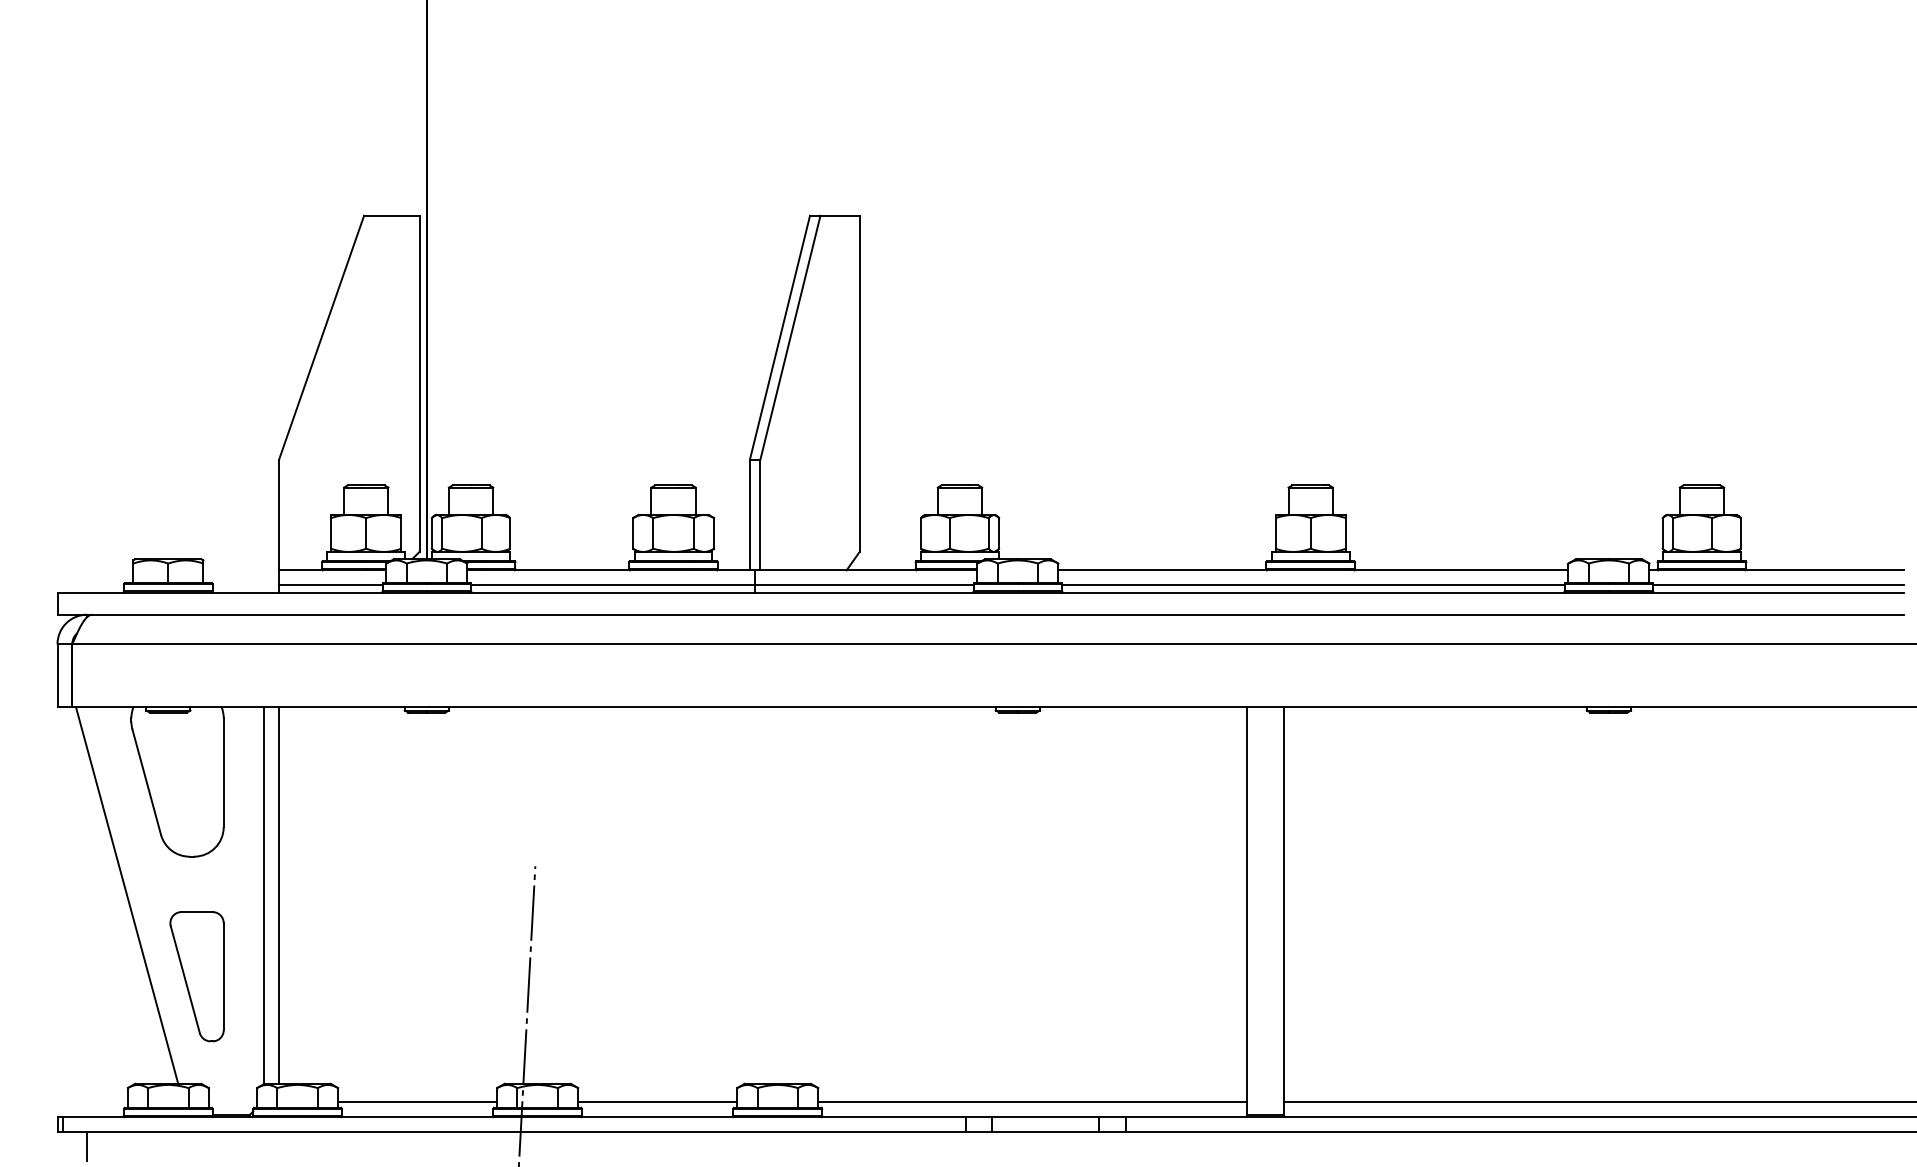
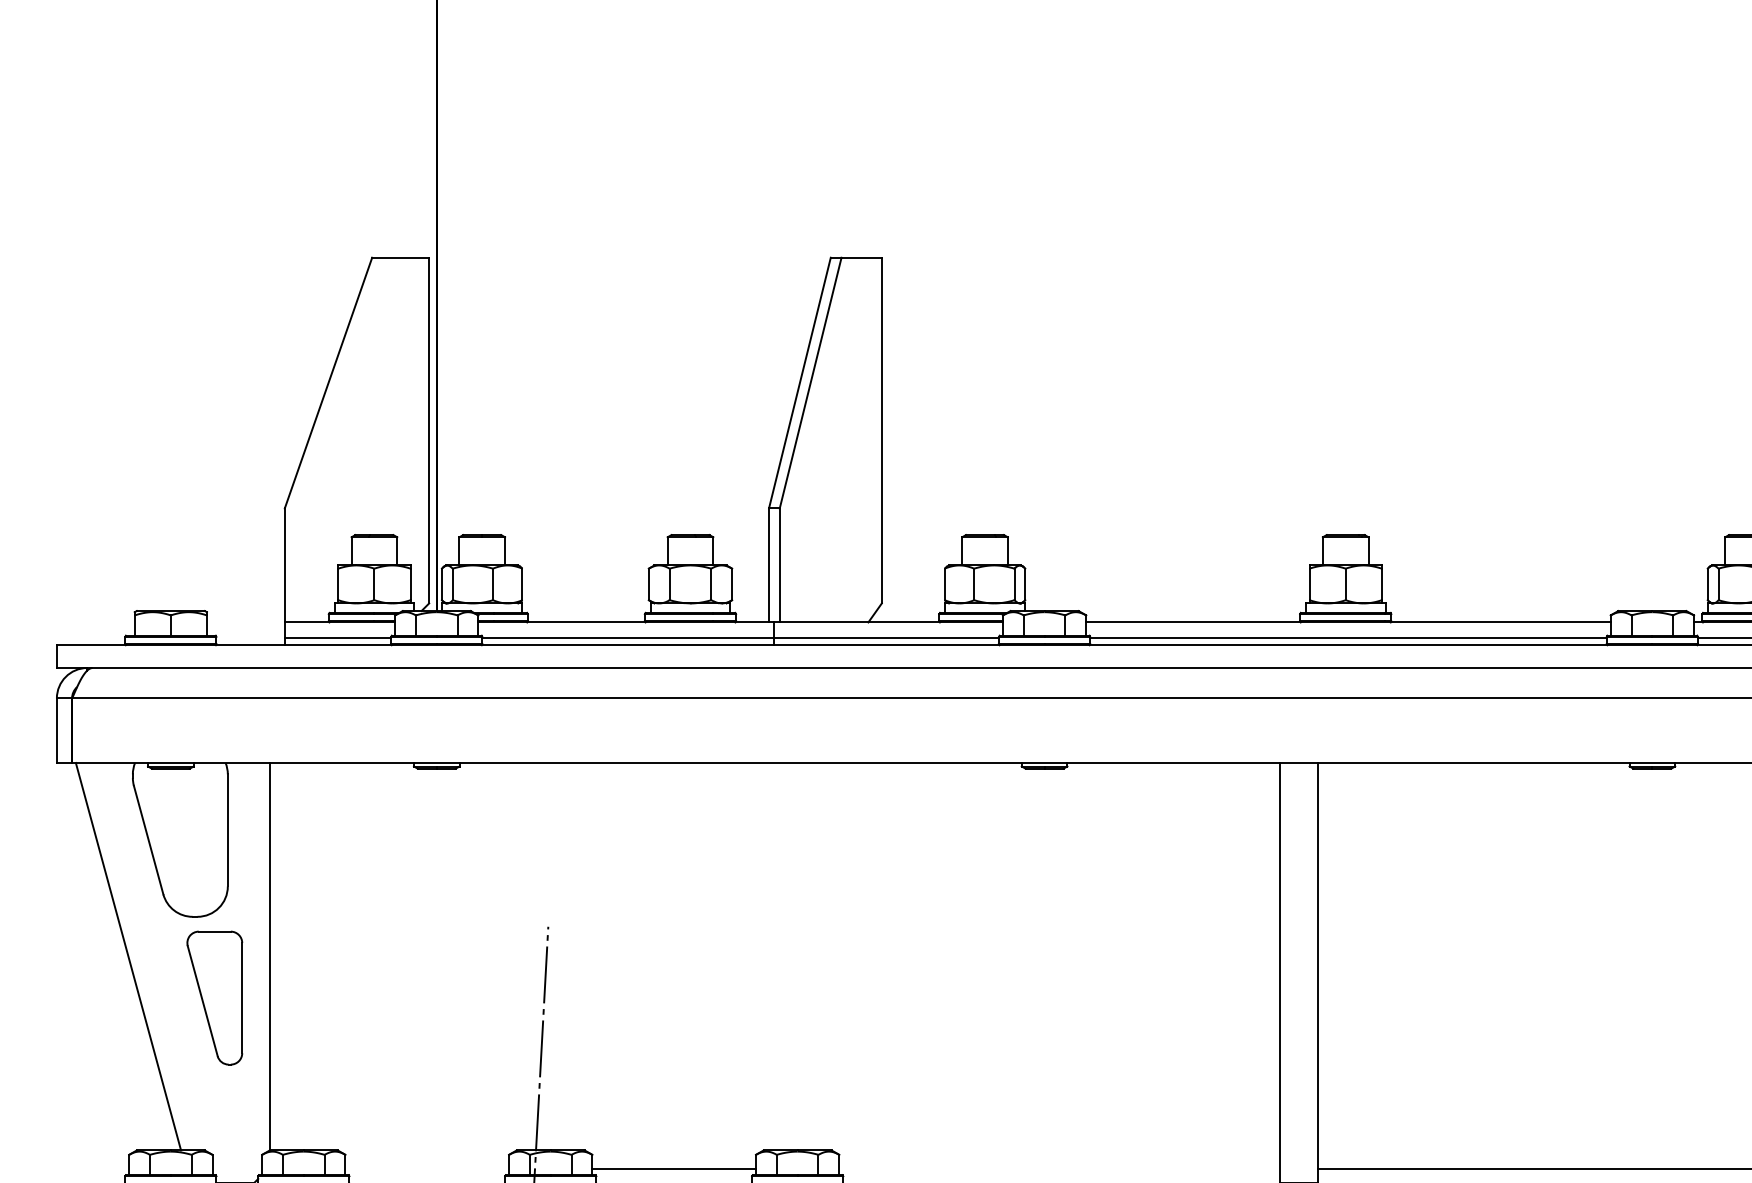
line: (279, 895) -> (285, 956), removed
part: (196, 976) -> (214, 997), moved
line: (417, 1102) -> (427, 1169), removed
line: (1032, 1102) -> (1059, 1169), removed

